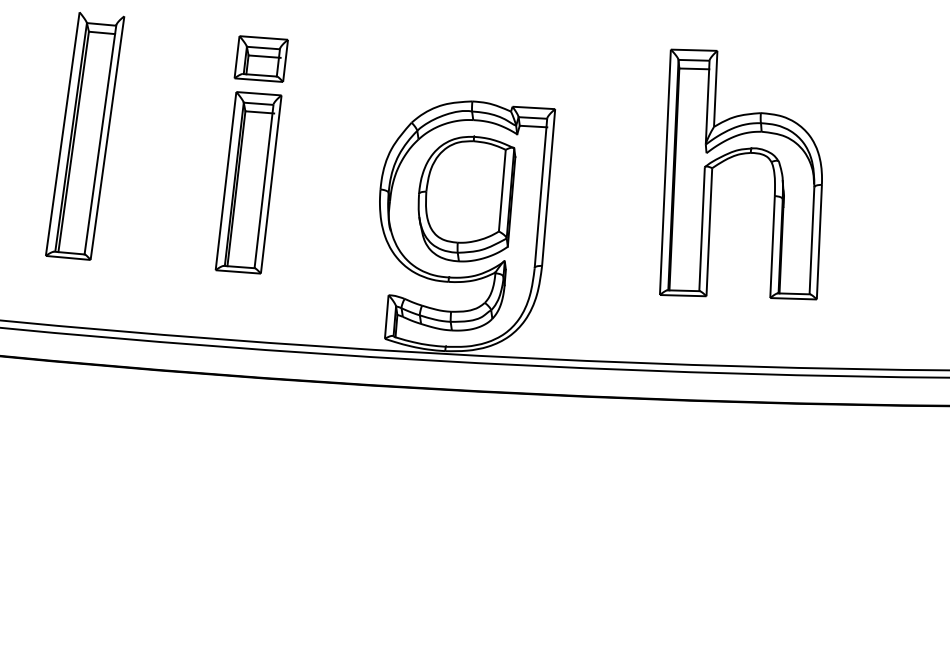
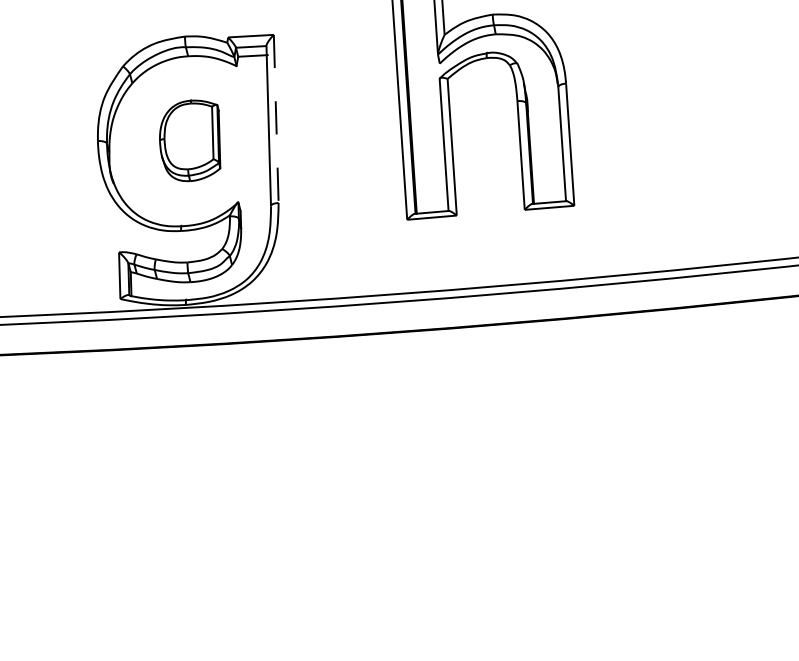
line: (548, 187) -> (276, 118), solid -> dashed
part: (466, 198) -> (190, 140), size x0.6

